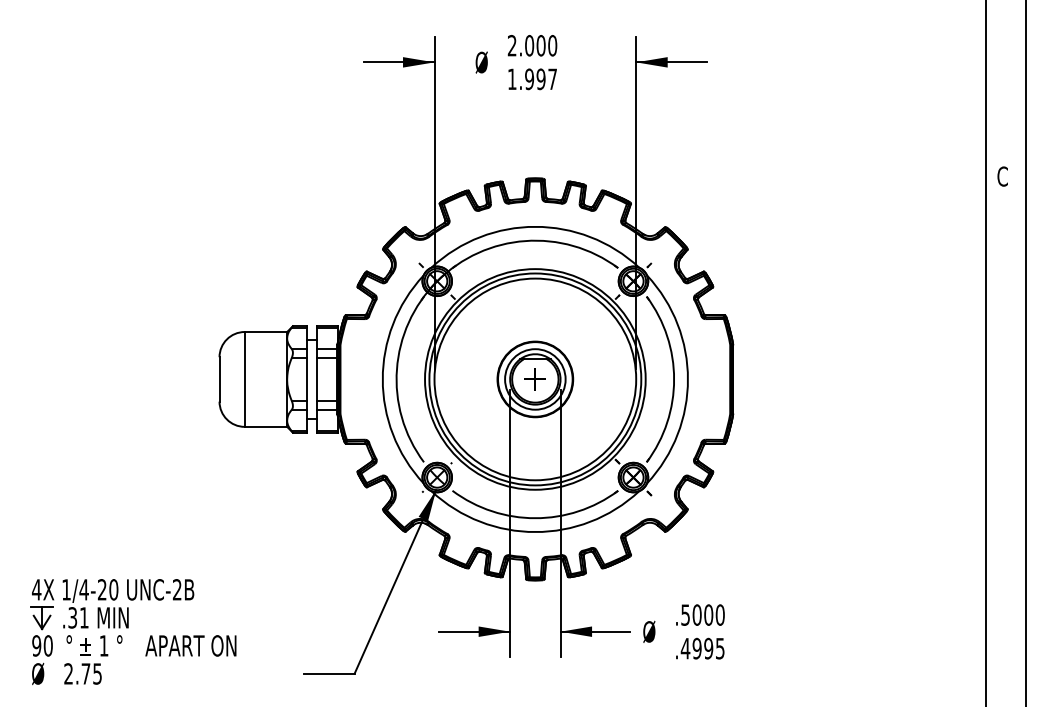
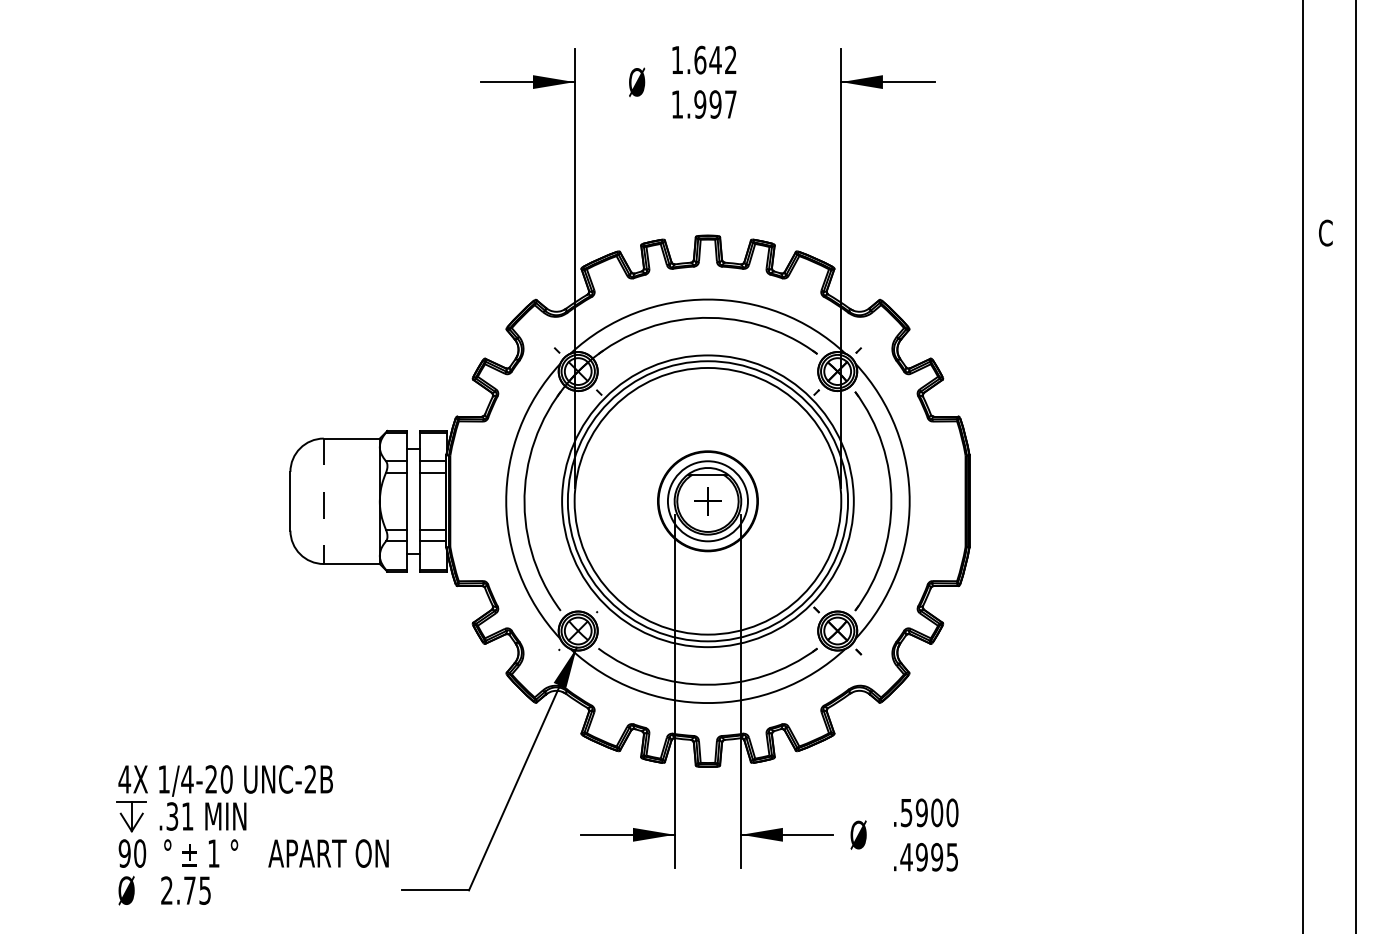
text: (531, 45) -> (703, 59), 2.000 -> 1.642
line: (244, 379) -> (323, 501), solid -> dashed
text: (696, 614) -> (921, 812), .5000 -> .5900
part: (128, 628) -> (246, 830), moved

